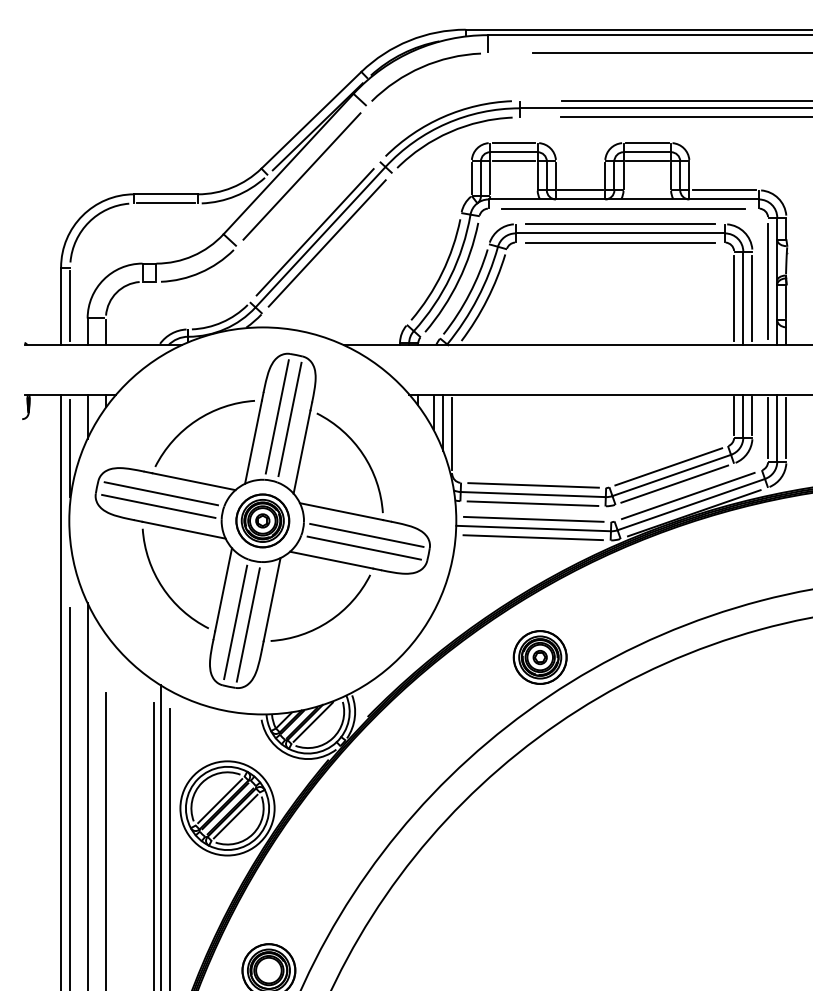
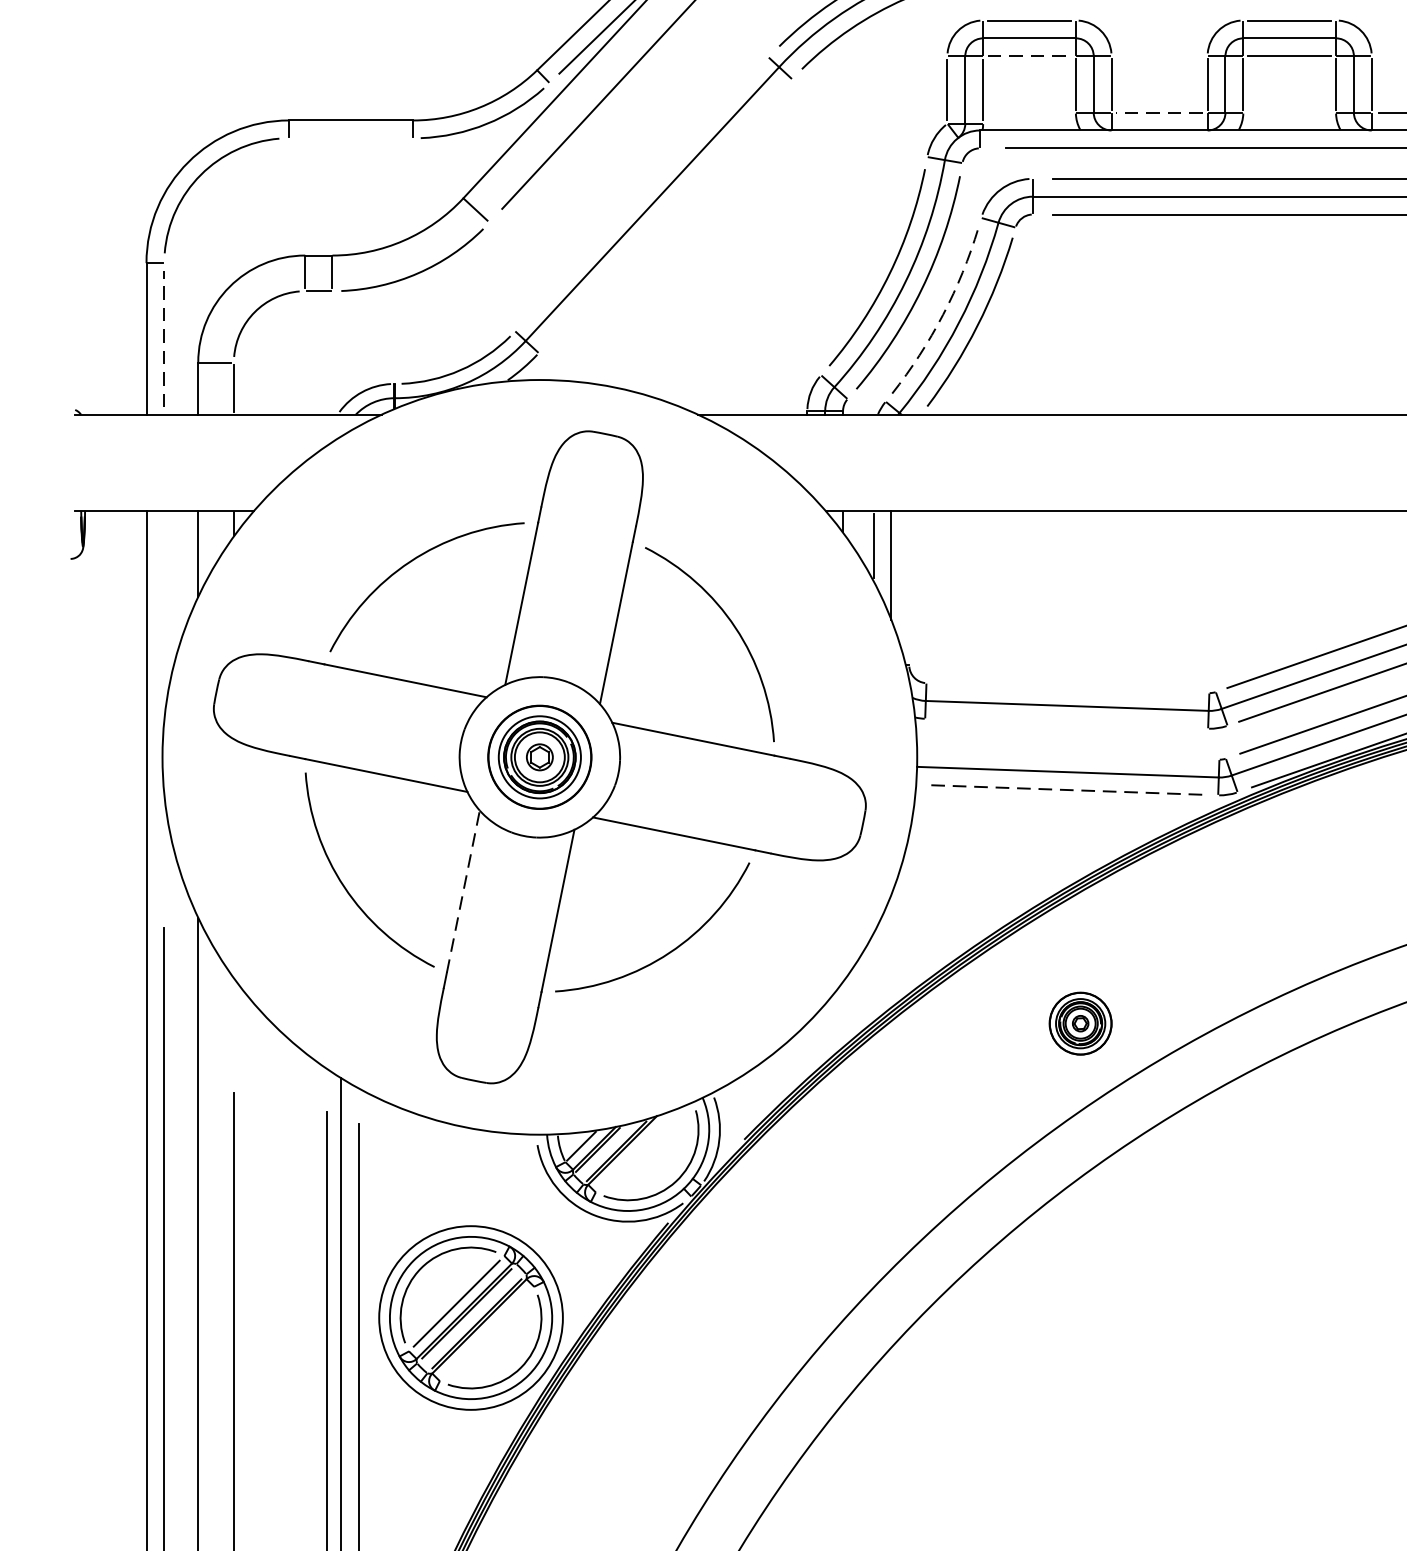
line: (514, 161) -> (1030, 56), solid -> dashed
line: (580, 190) -> (1159, 112), solid -> dashed
line: (165, 203) -> (350, 138), removed
line: (314, 232) -> (640, 194), removed
line: (326, 243) -> (664, 216), removed
arc: (469, 294) -> (942, 315), solid -> dashed
line: (70, 305) -> (164, 337), solid -> dashed
line: (276, 416) -> (566, 553), removed
line: (289, 419) -> (591, 559), removed
line: (452, 433) -> (909, 586), removed
line: (70, 447) -> (164, 614), removed
line: (533, 485) -> (1067, 688), removed
line: (160, 493) -> (340, 703), removed
line: (532, 503) -> (1065, 723), removed
line: (158, 505) -> (336, 727), removed
line: (533, 518) -> (1067, 752), removed
line: (366, 534) -> (742, 783), removed
line: (533, 537) -> (1067, 789), solid -> dashed
line: (363, 547) -> (736, 809), removed
line: (223, 589) -> (463, 891), solid -> dashed
line: (235, 622) -> (486, 955), removed
line: (247, 624) -> (509, 959), removed
part: (539, 657) -> (1079, 1023), size x0.6
line: (312, 721) -> (636, 1148), removed
line: (235, 816) -> (486, 1333), removed

